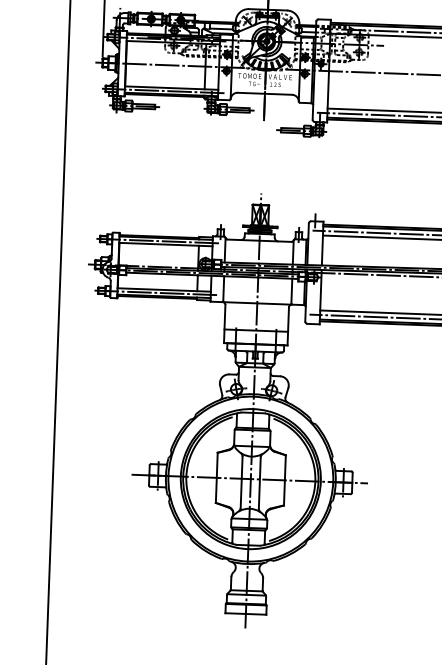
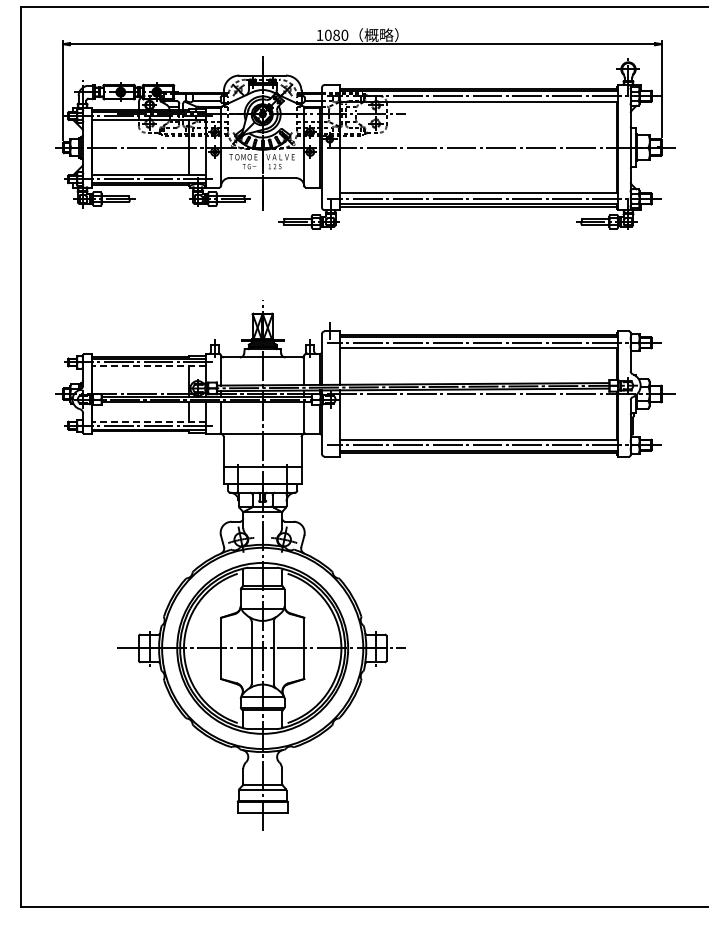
line: (165, 244) -> (148, 366), solid -> dashed
line: (164, 289) -> (148, 421), solid -> dashed

